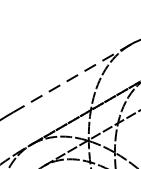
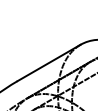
line: (72, 77) -> (49, 62), dashed -> solid

